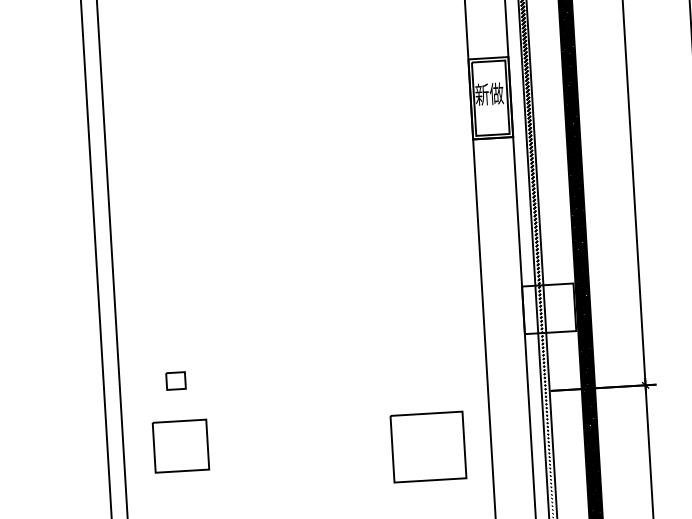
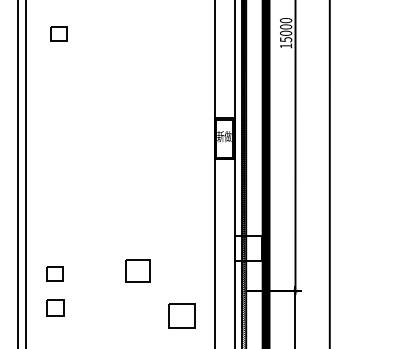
part: (336, 364) -> (137, 270), added
part: (175, 379) -> (54, 273), size x1.67
part: (180, 445) -> (55, 307), size x0.62
part: (426, 446) -> (181, 315), size x0.71

